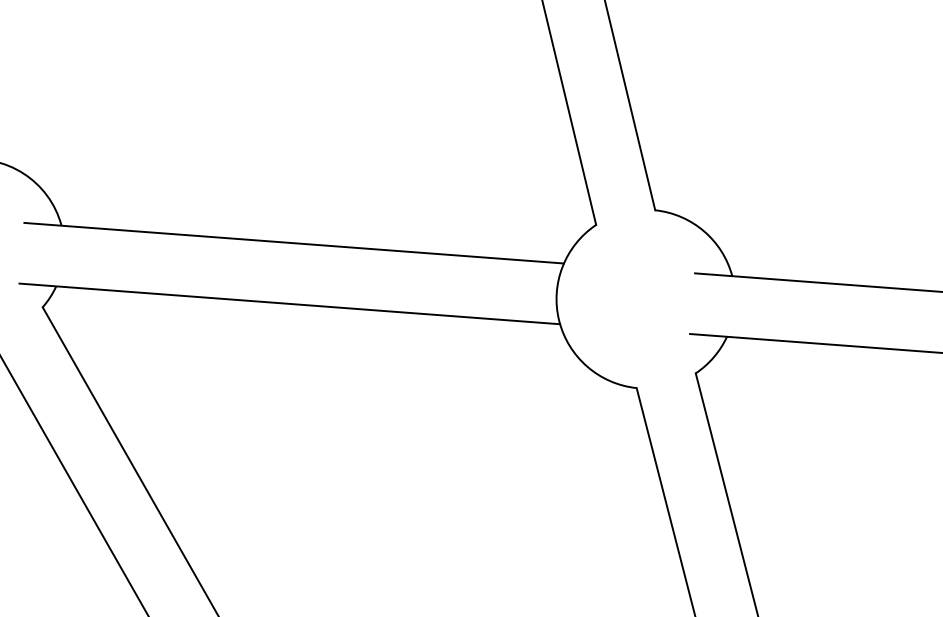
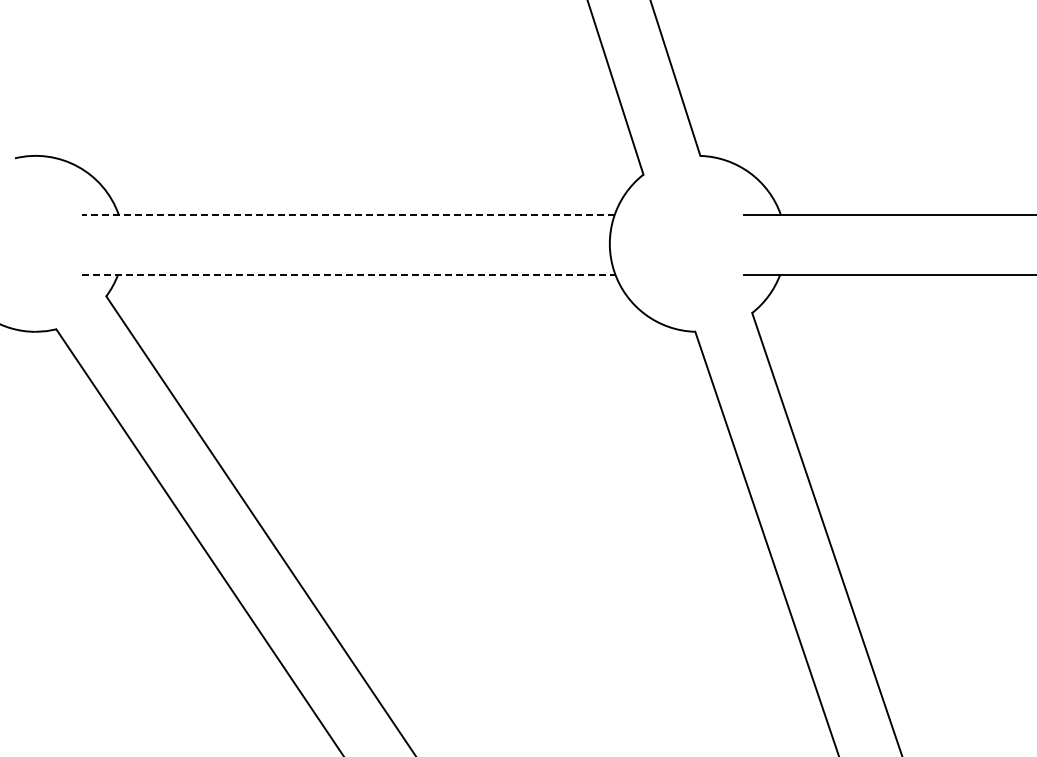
line: (293, 242) -> (347, 214), solid -> dashed
line: (289, 303) -> (348, 274), solid -> dashed

